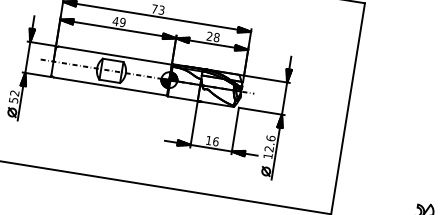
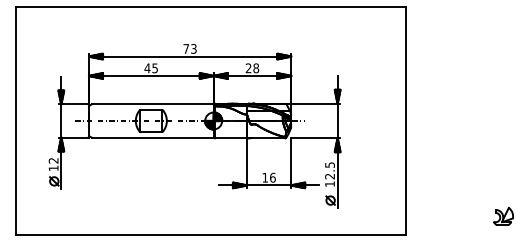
text: (123, 21) -> (155, 67), 49 -> 45
text: (13, 100) -> (53, 168), 52 -> 12
text: (270, 137) -> (329, 164), 12.6 -> 12.5

